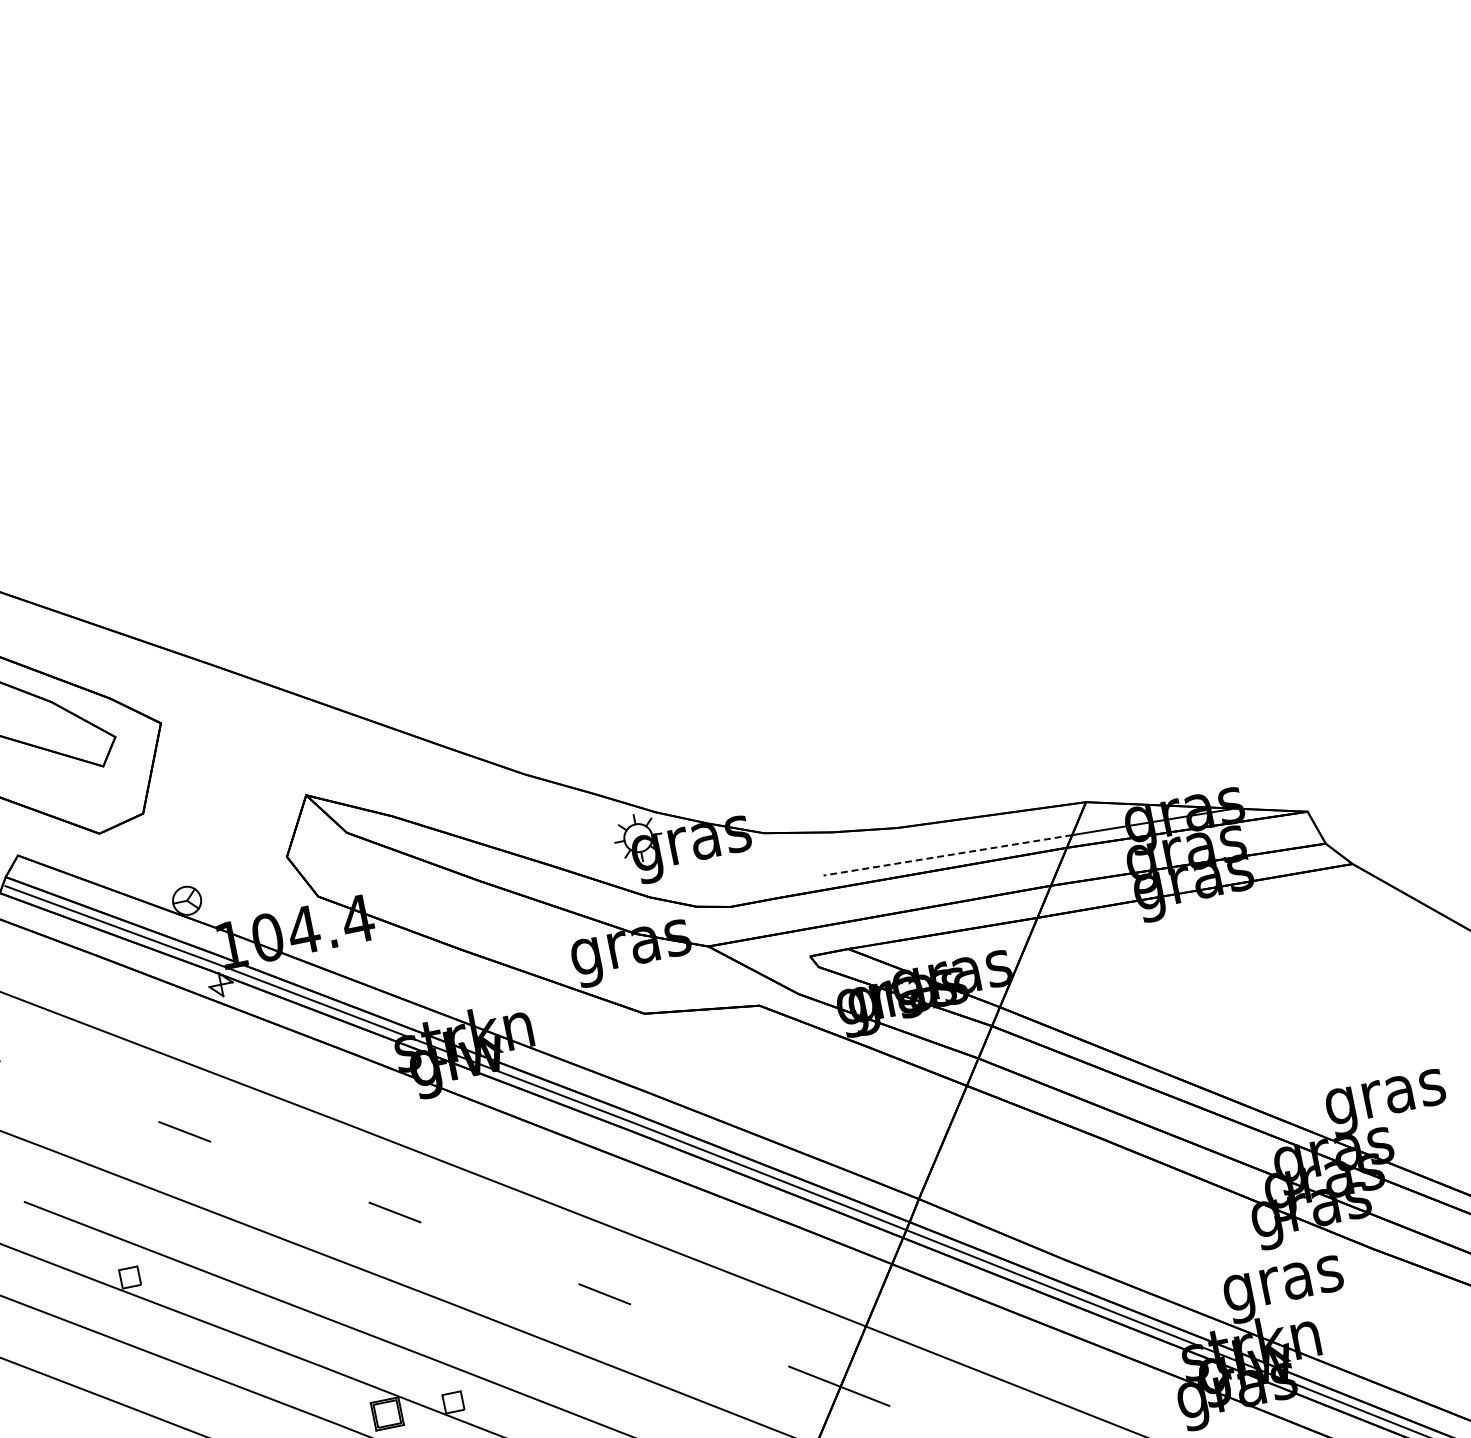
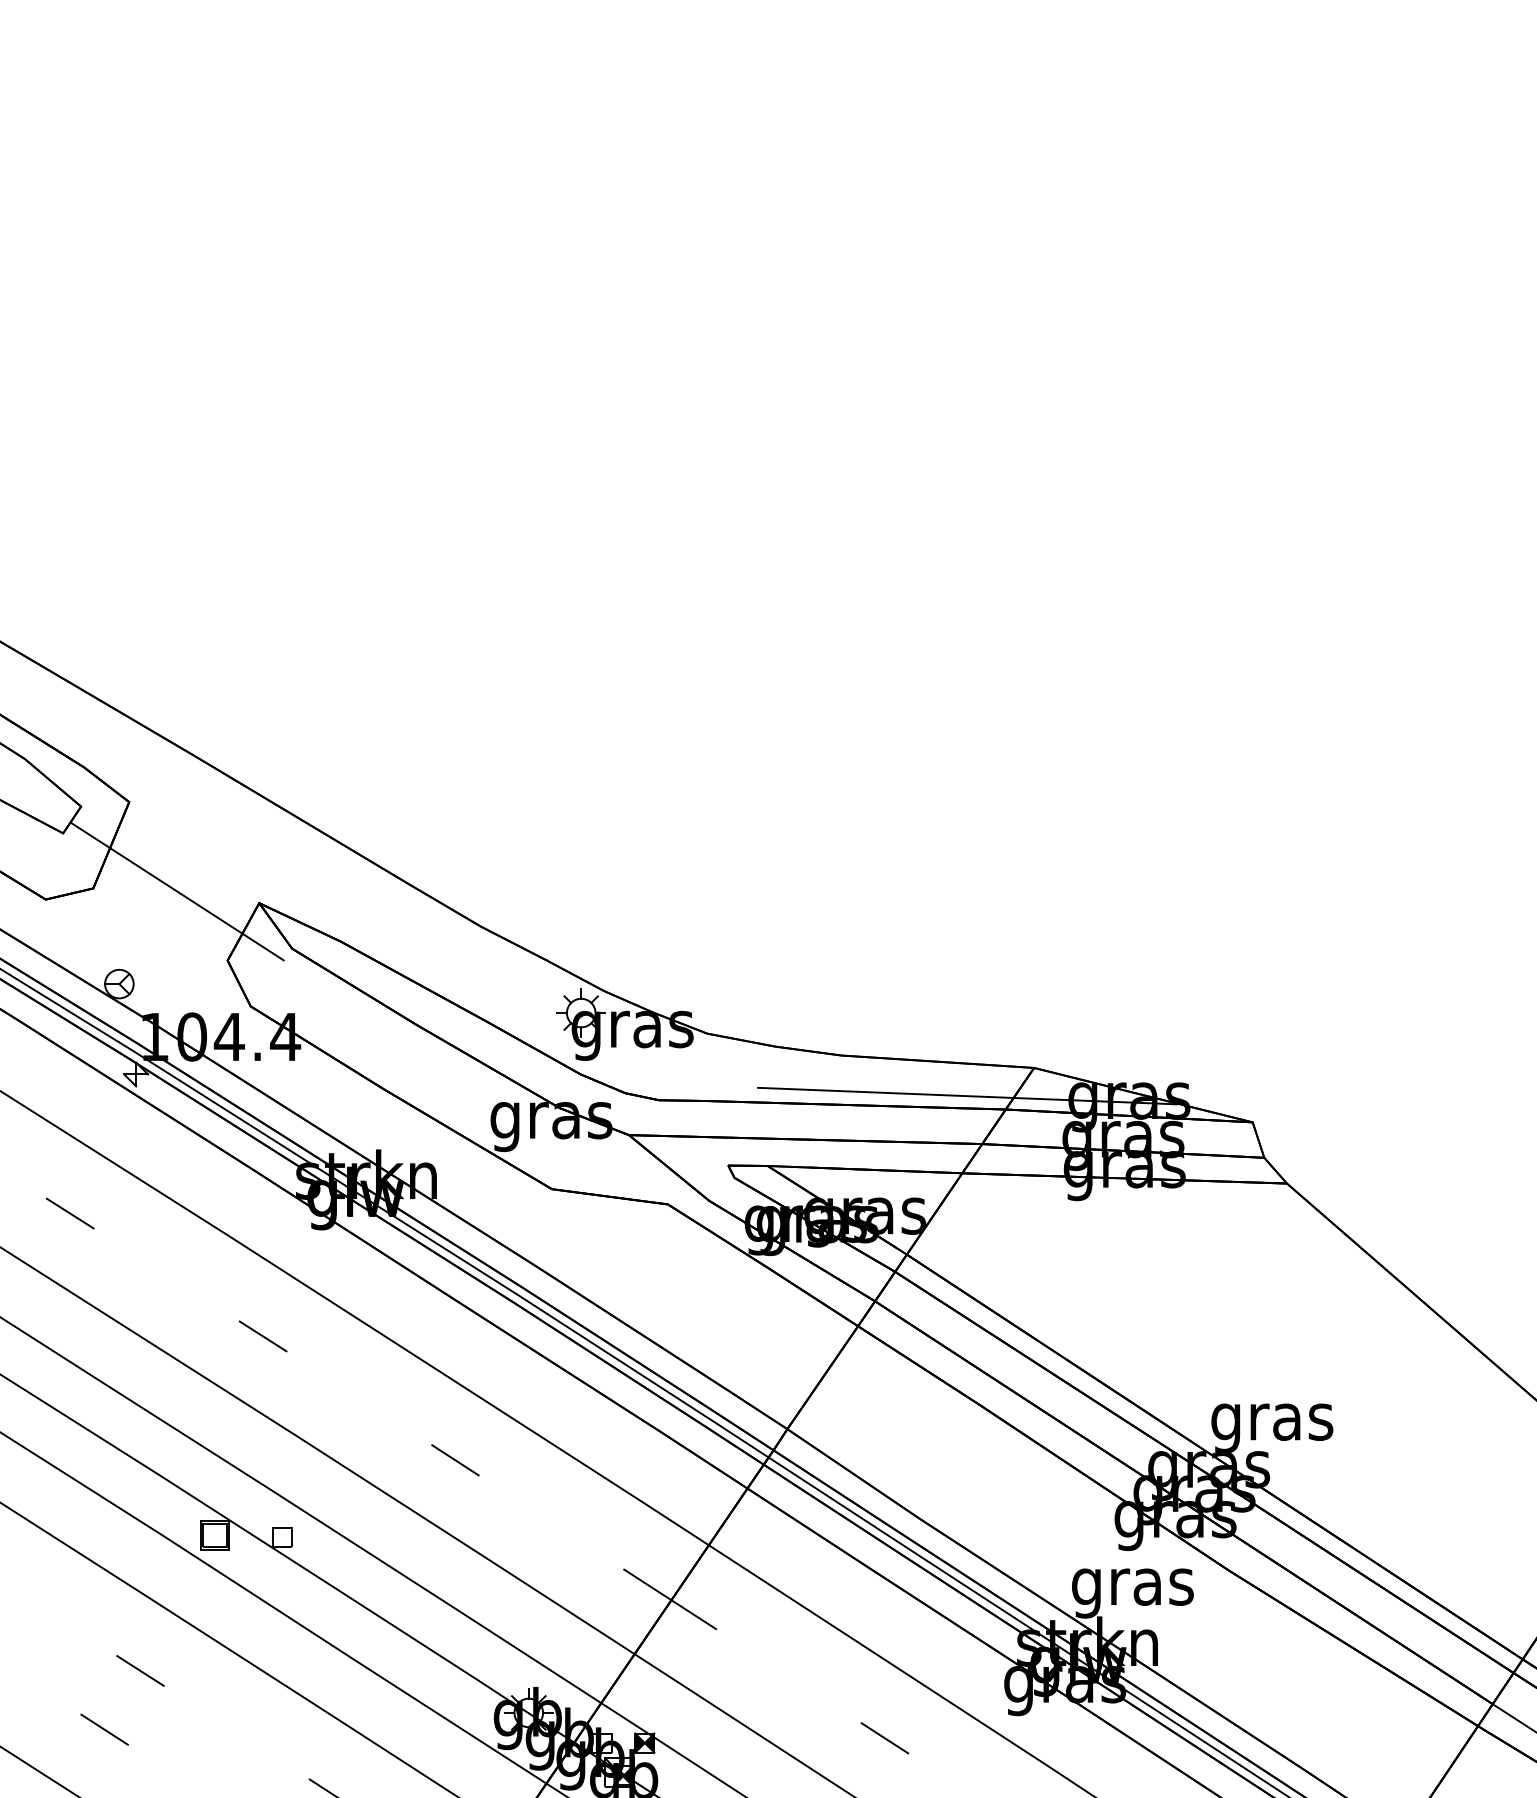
line: (225, 800) -> (177, 891), added
line: (947, 855) -> (885, 1092), dashed -> solid

